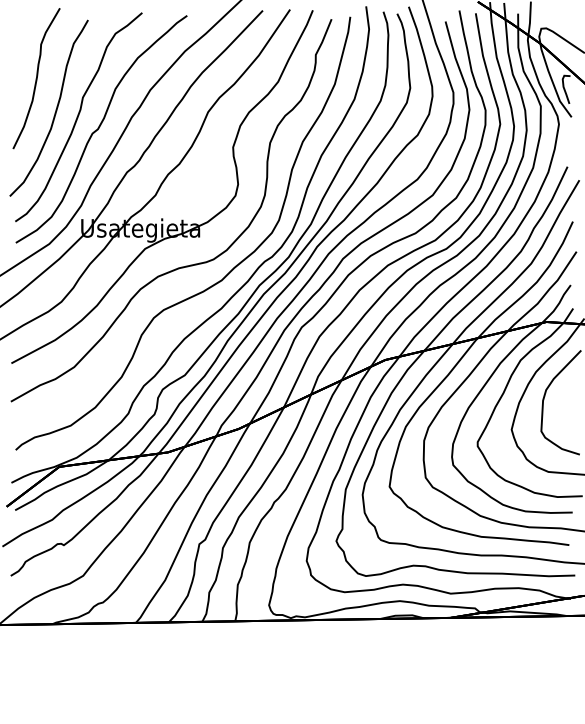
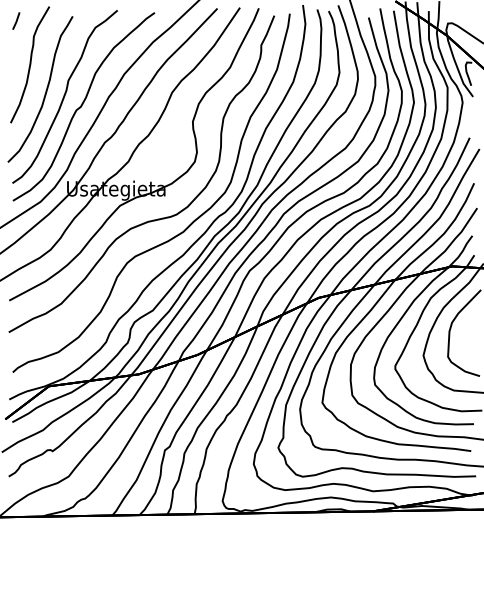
line: (19, 25) -> (15, 20), added

